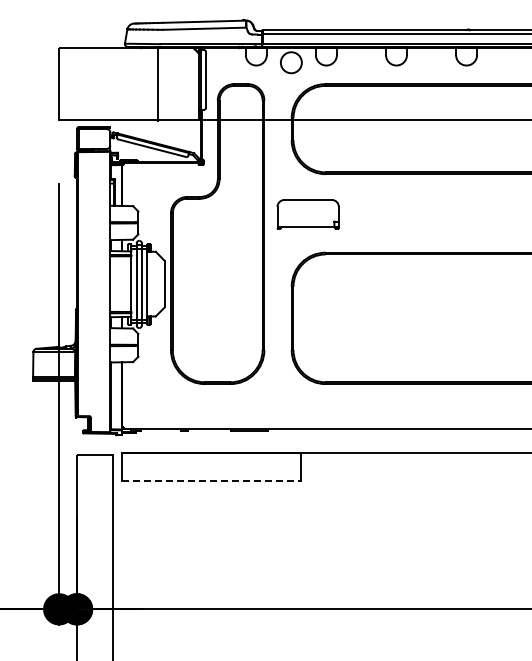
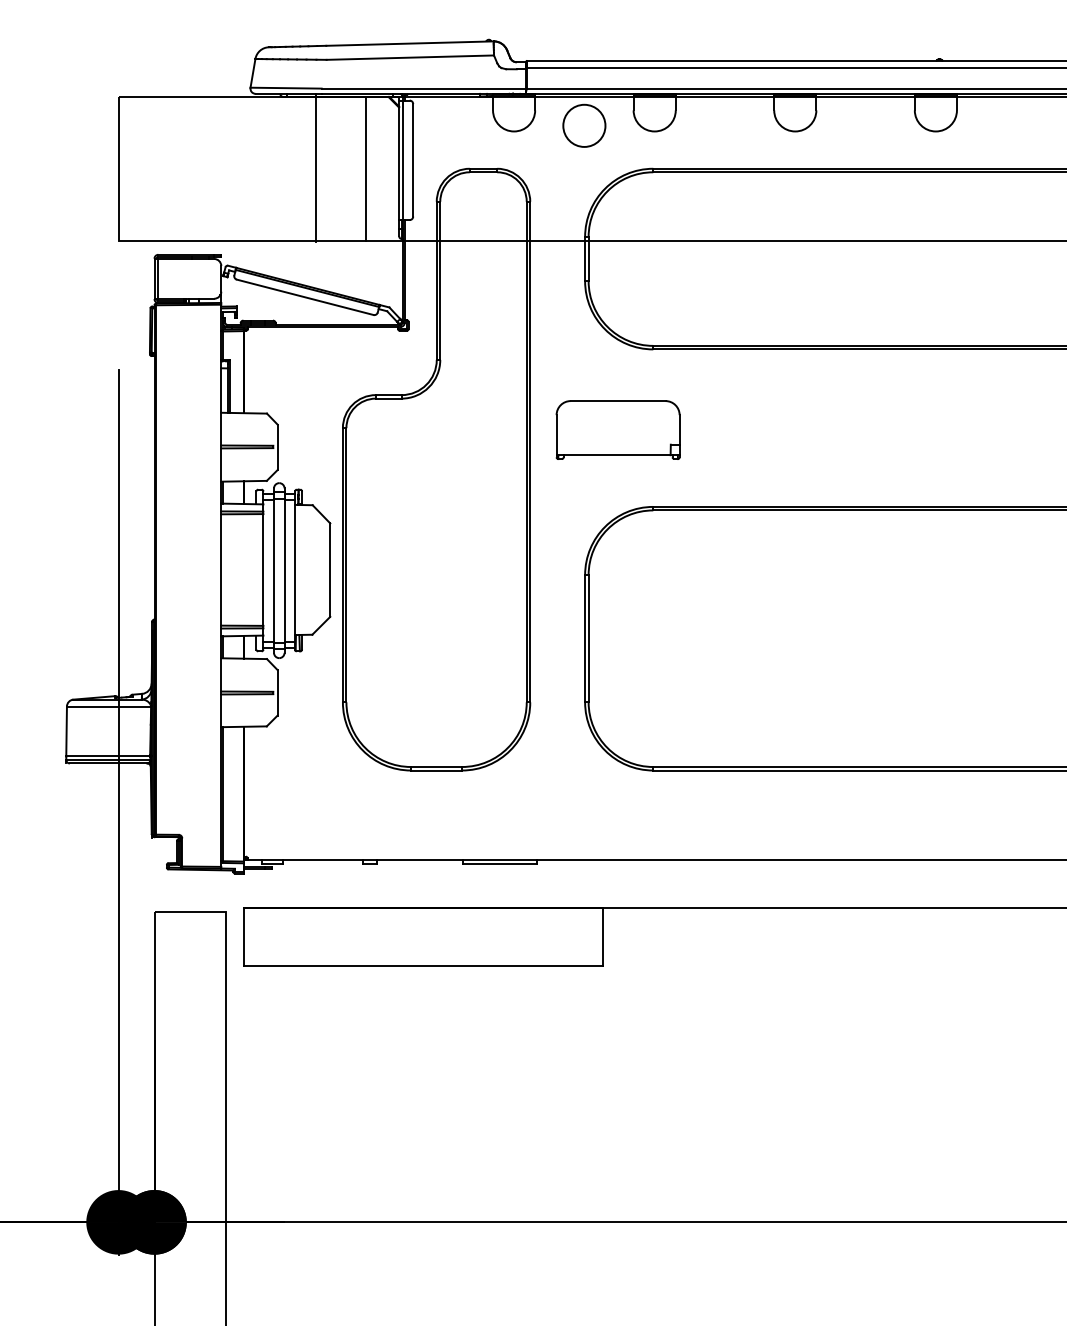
line: (182, 83) -> (365, 167), added
line: (211, 481) -> (424, 965), dashed -> solid

